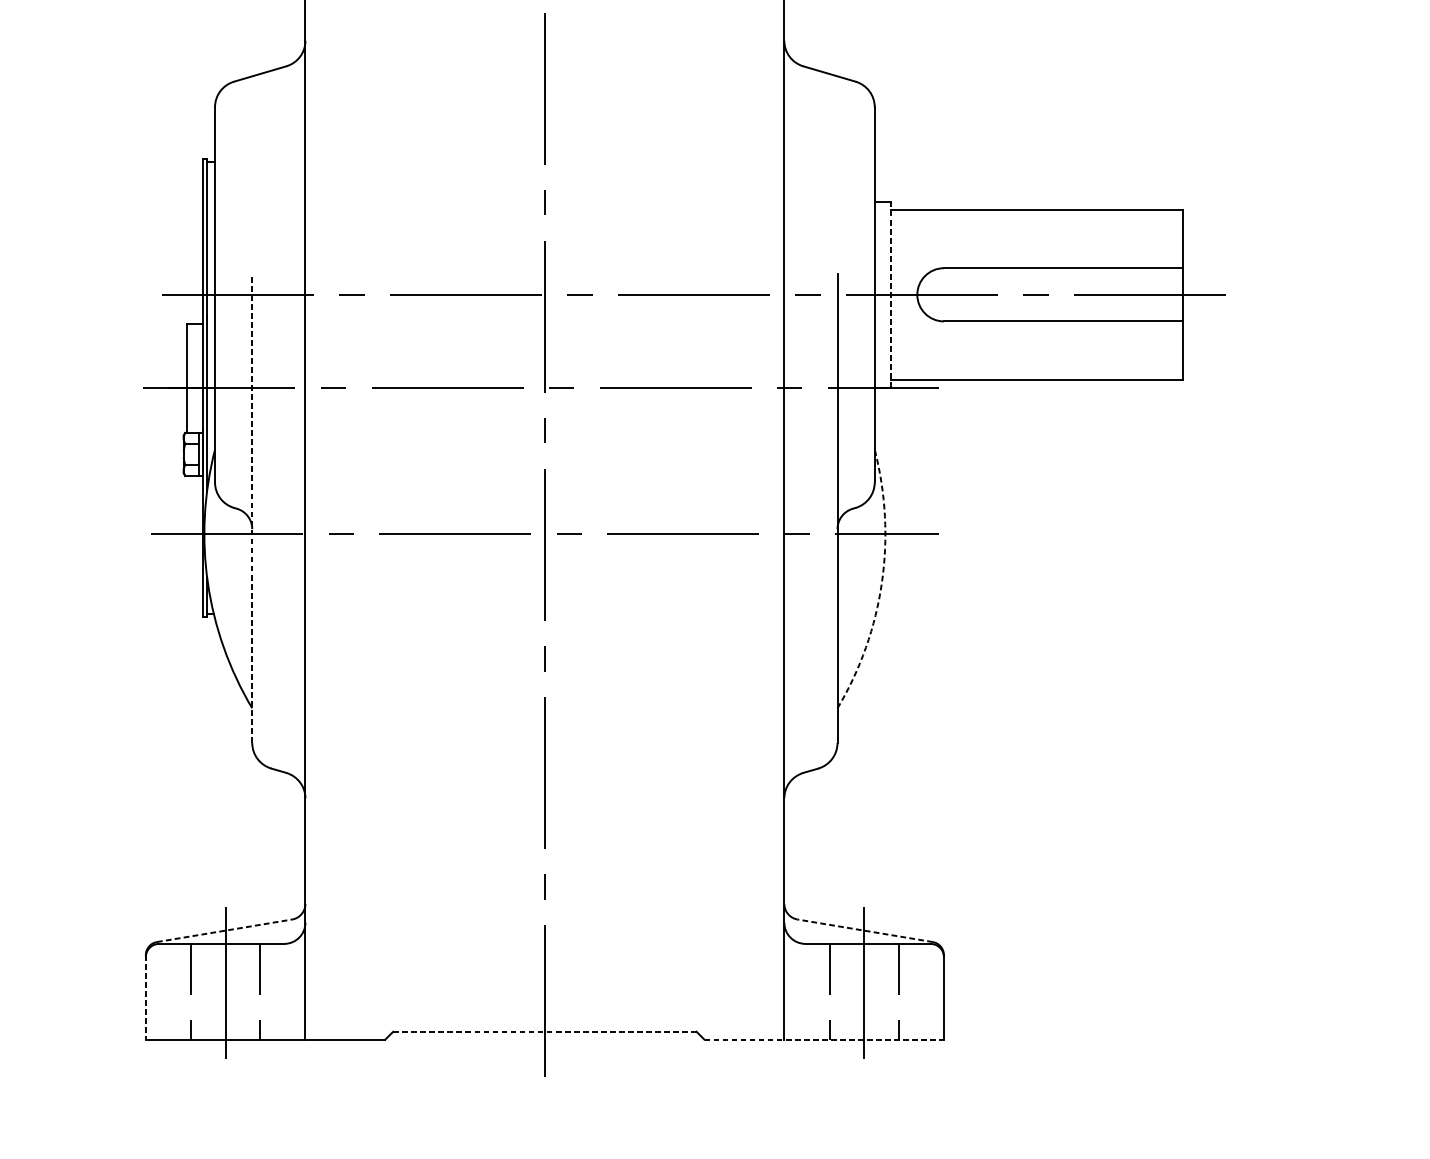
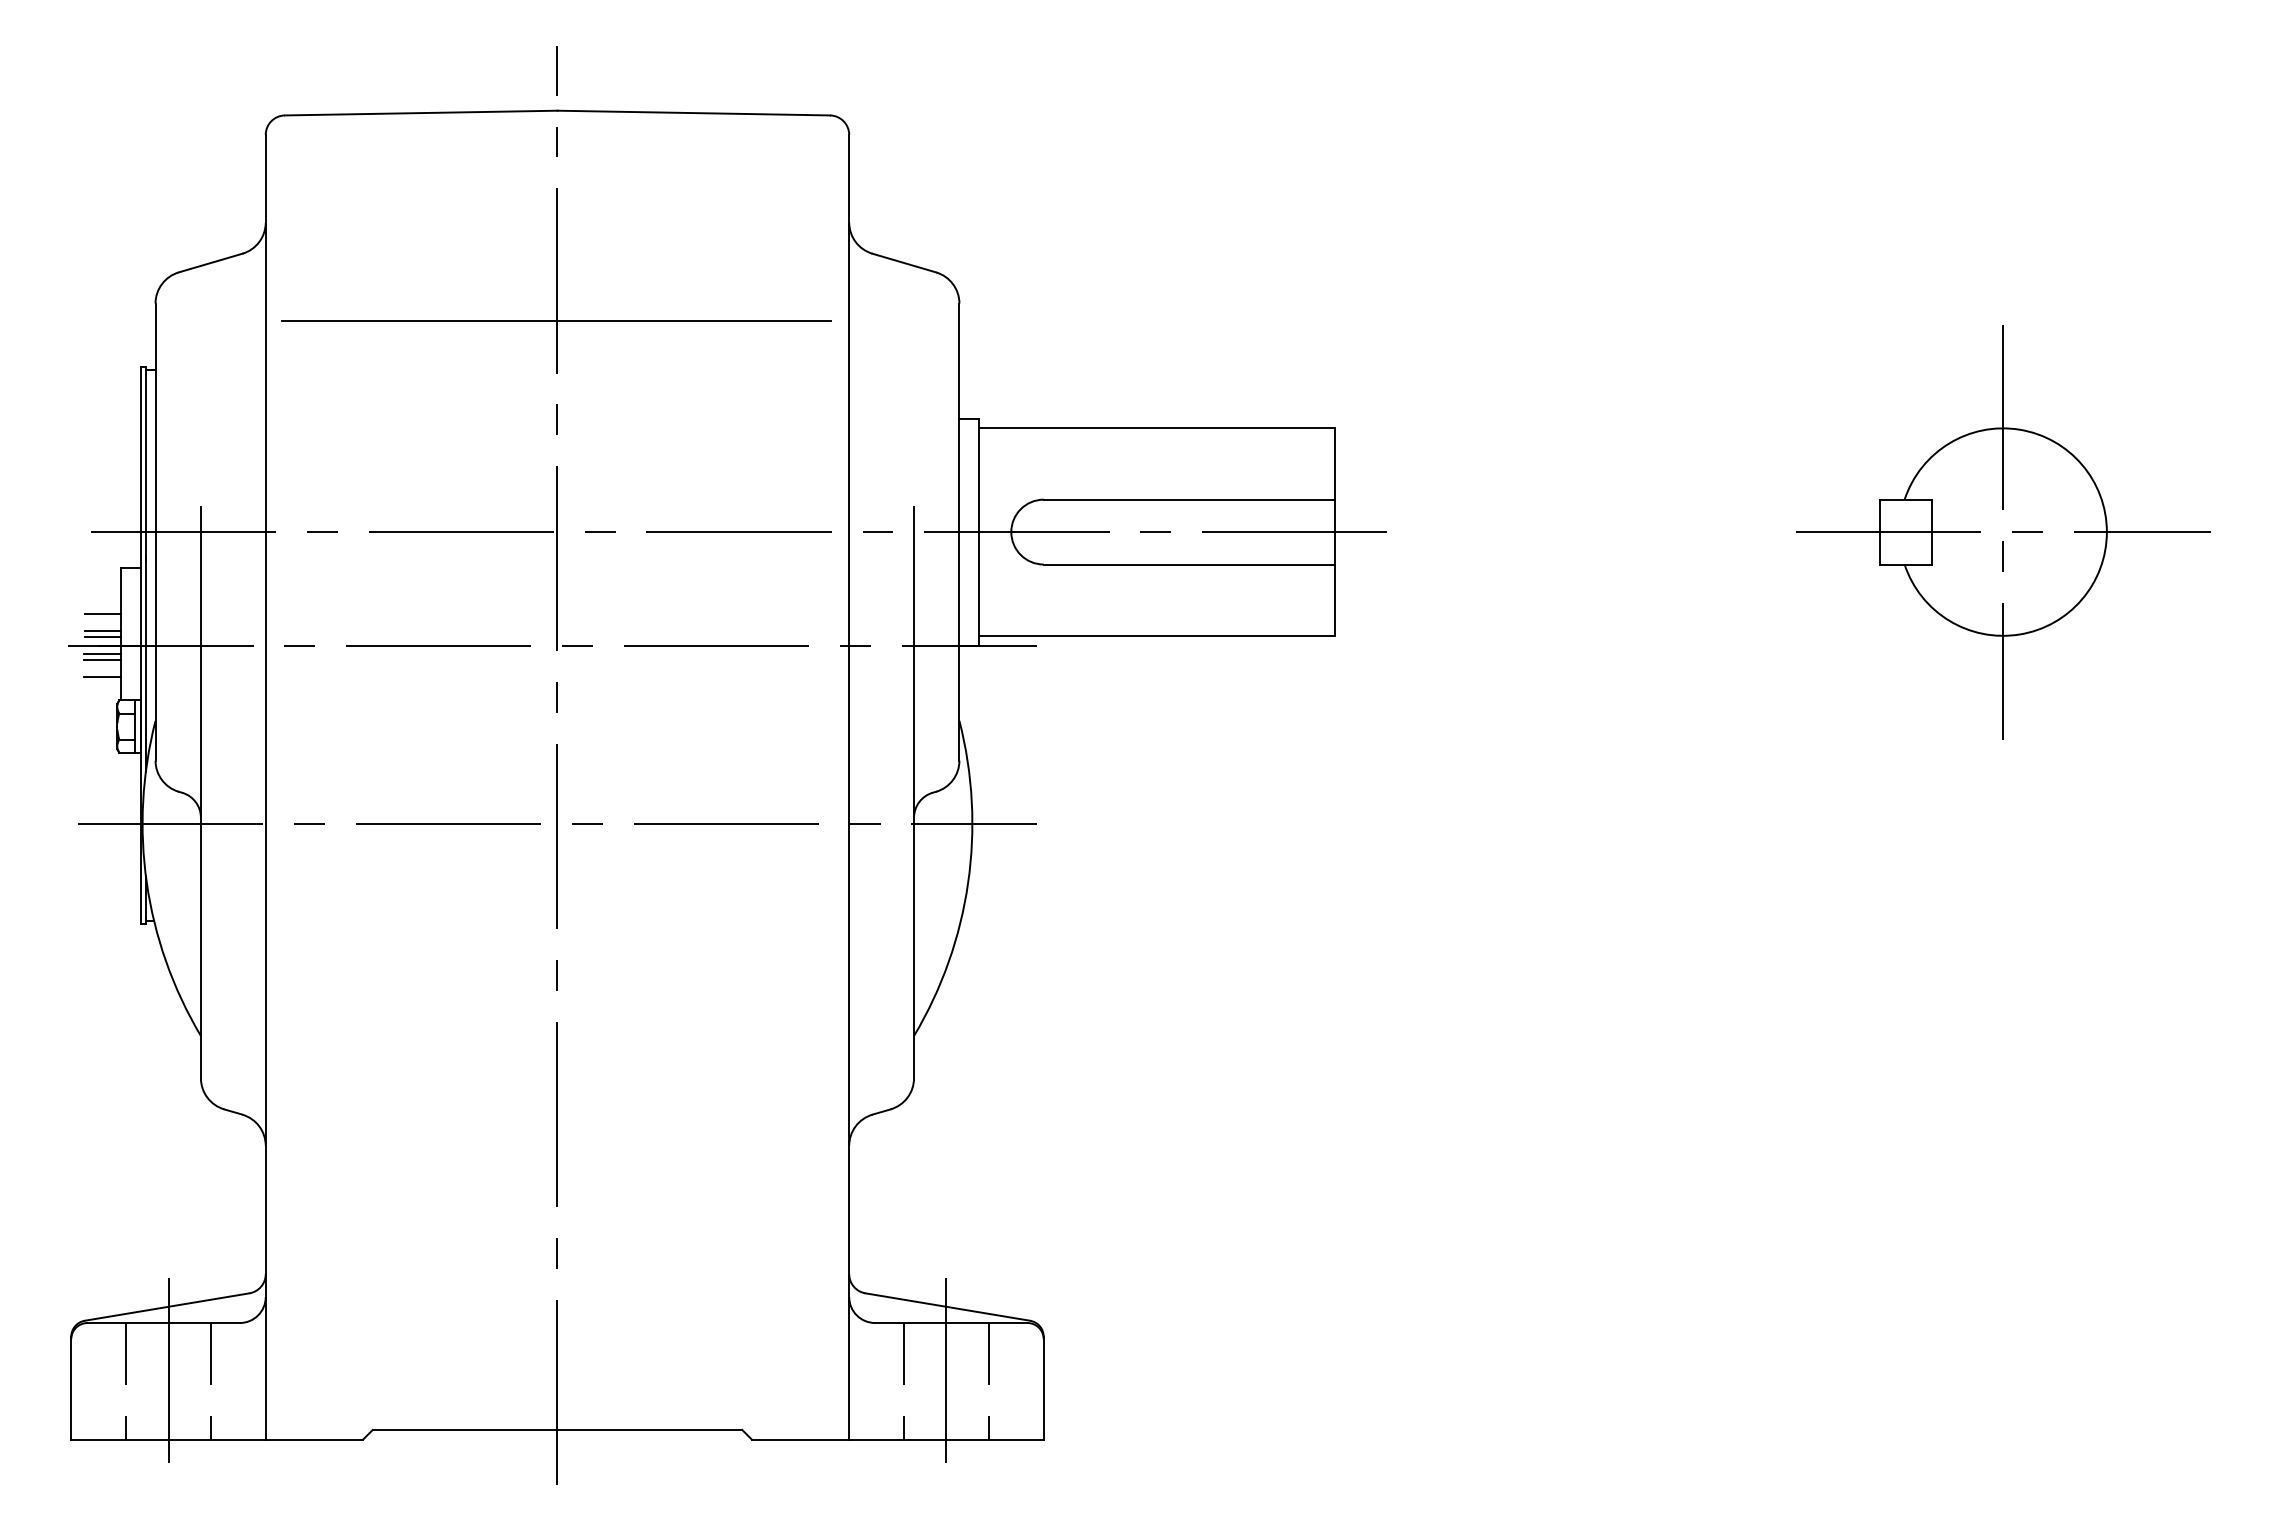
line: (544, 121) -> (556, 321), added
line: (890, 295) -> (978, 532), dashed -> solid
line: (172, 362) -> (103, 614), added
line: (171, 376) -> (102, 631), added
line: (171, 381) -> (102, 637), added
line: (171, 395) -> (102, 654), added
line: (171, 399) -> (102, 659), added
line: (171, 413) -> (102, 676), added
line: (251, 508) -> (200, 792), dashed -> solid
arc: (882, 582) -> (968, 882), dashed -> solid
line: (224, 930) -> (167, 1306), dashed -> solid
line: (864, 930) -> (947, 1306), dashed -> solid
line: (146, 997) -> (71, 1388), dashed -> solid
line: (544, 1031) -> (557, 1429), dashed -> solid
line: (823, 1039) -> (897, 1439), dashed -> solid

